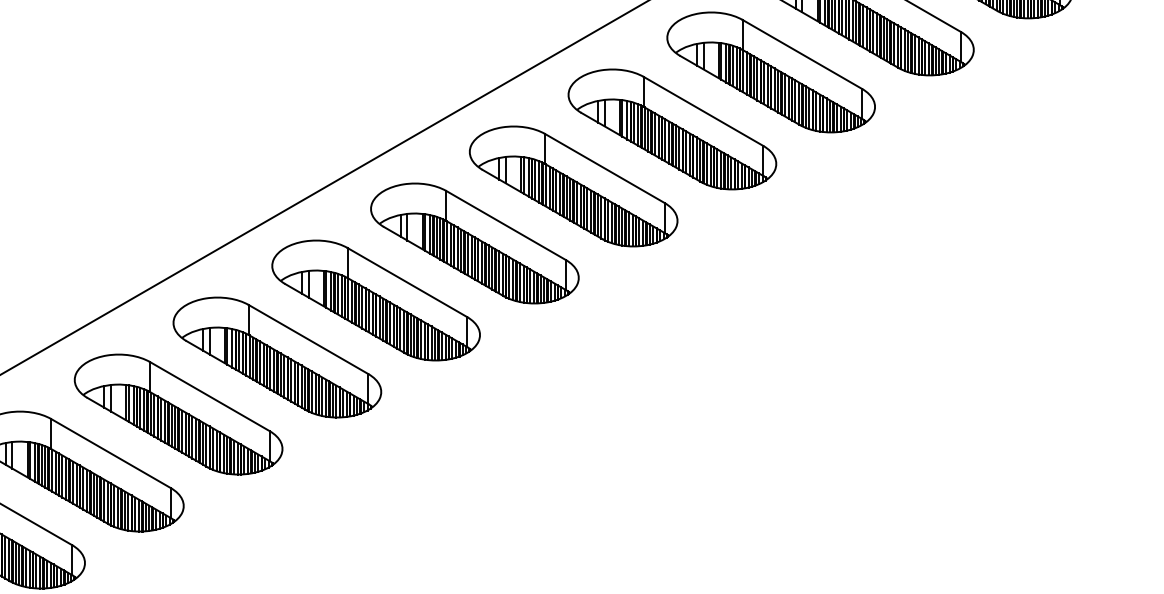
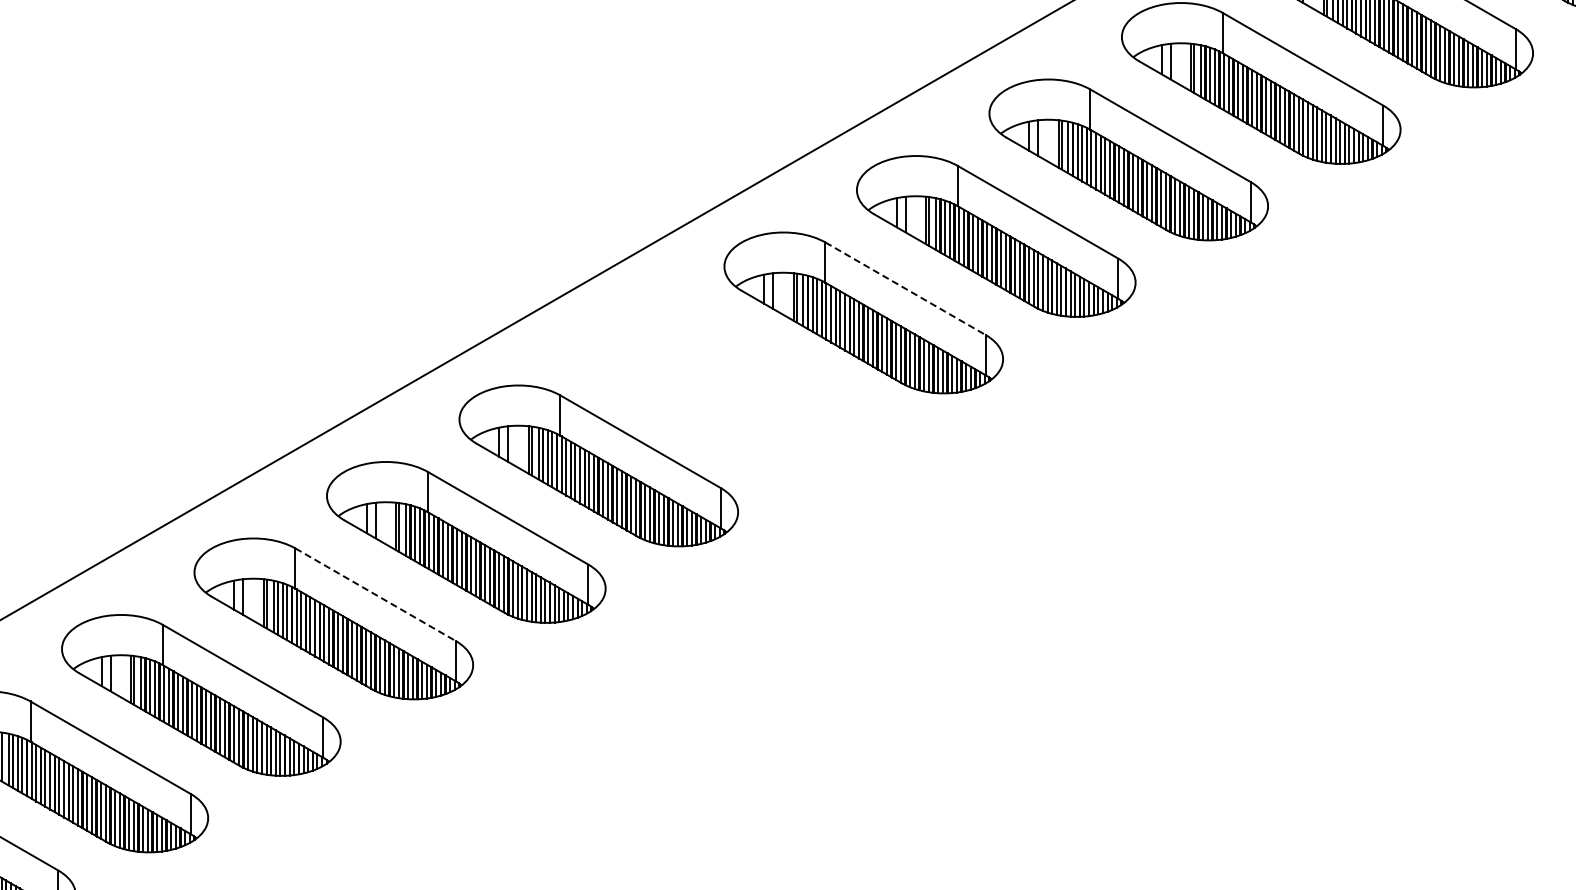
line: (703, 111) -> (905, 288), solid -> dashed
part: (573, 186) -> (731, 389), removed
line: (308, 339) -> (375, 594), solid -> dashed

